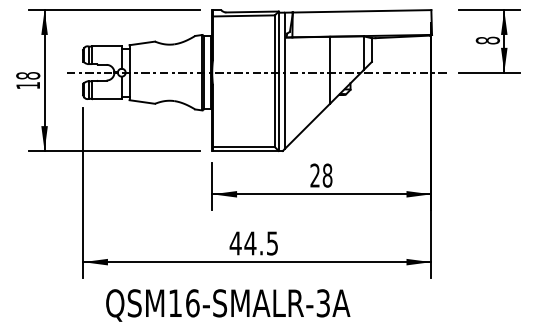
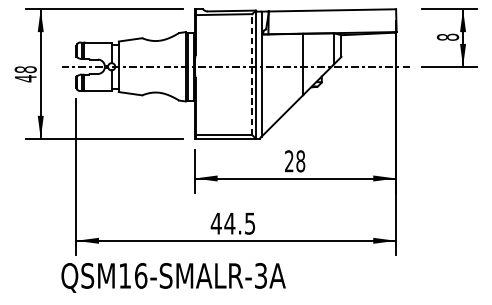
line: (274, 81) -> (251, 74), solid -> dashed
text: (27, 85) -> (25, 78), 18 -> 48
text: (228, 305) -> (173, 277), moved

